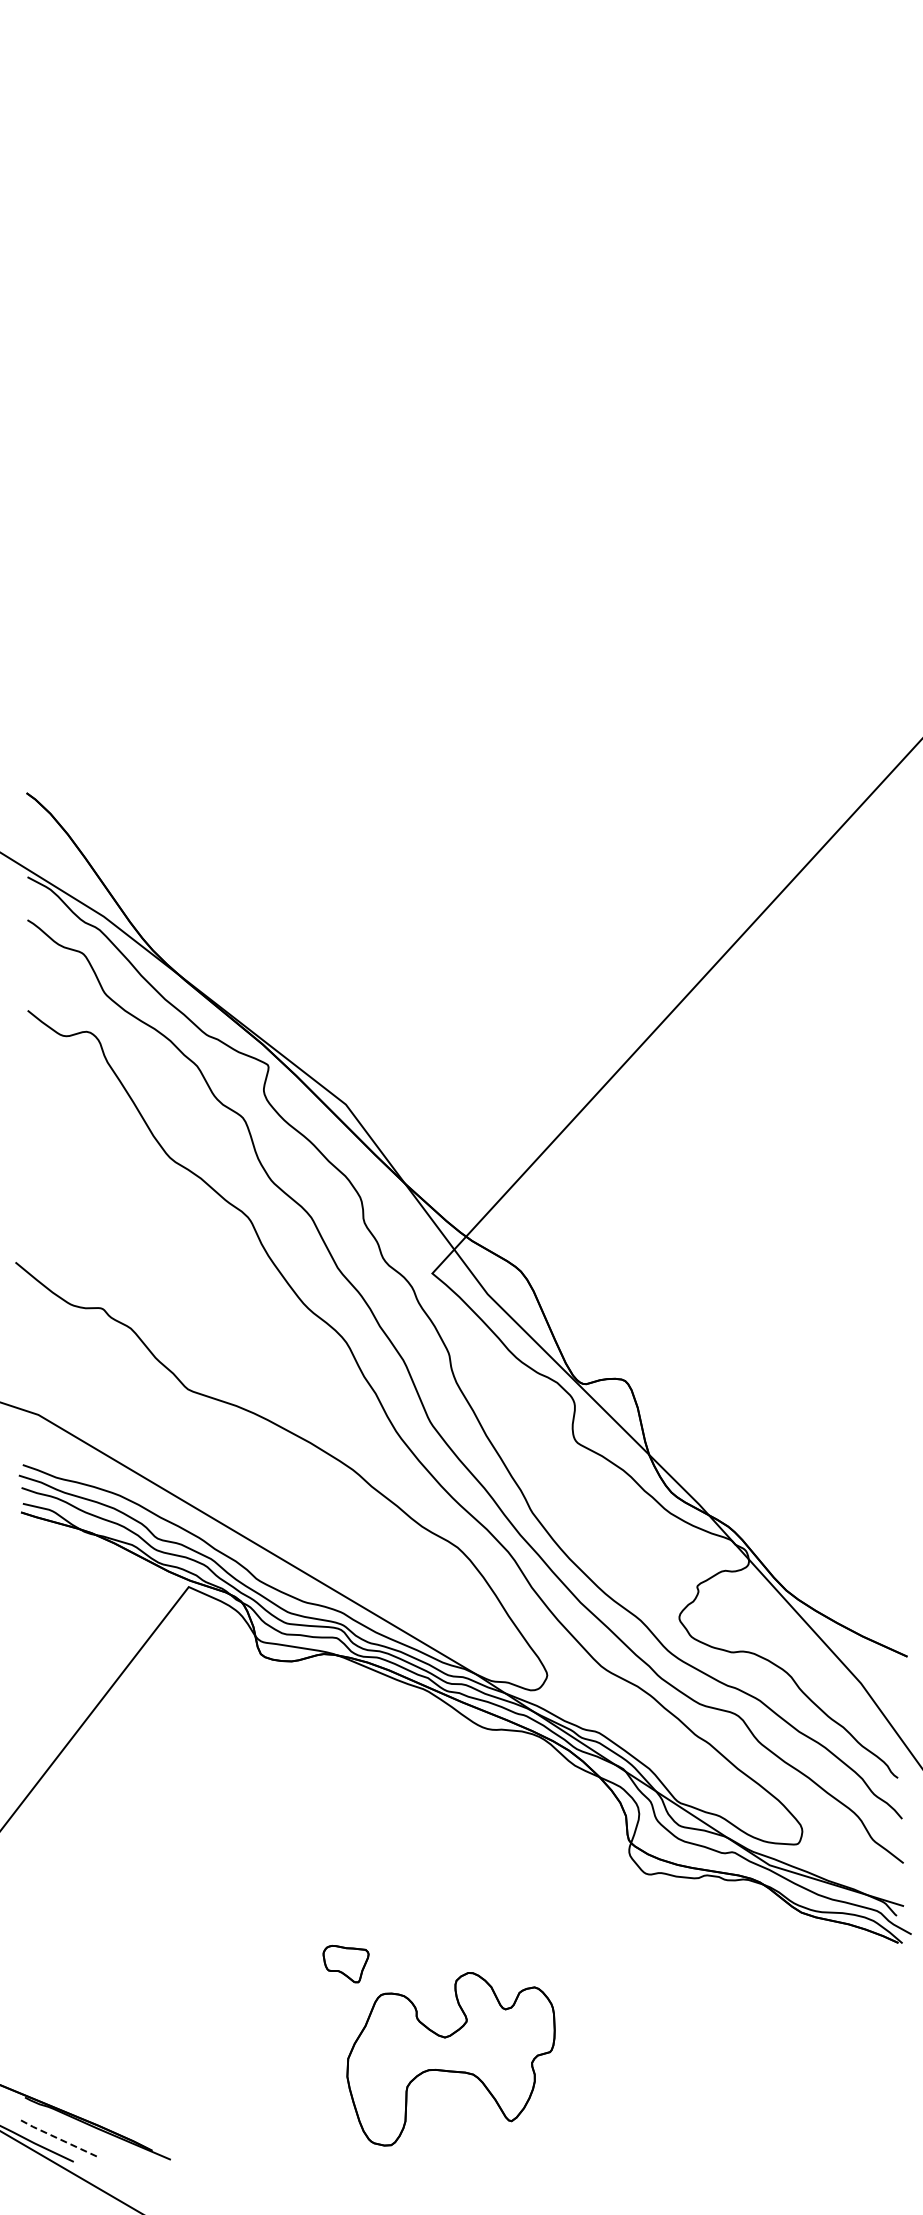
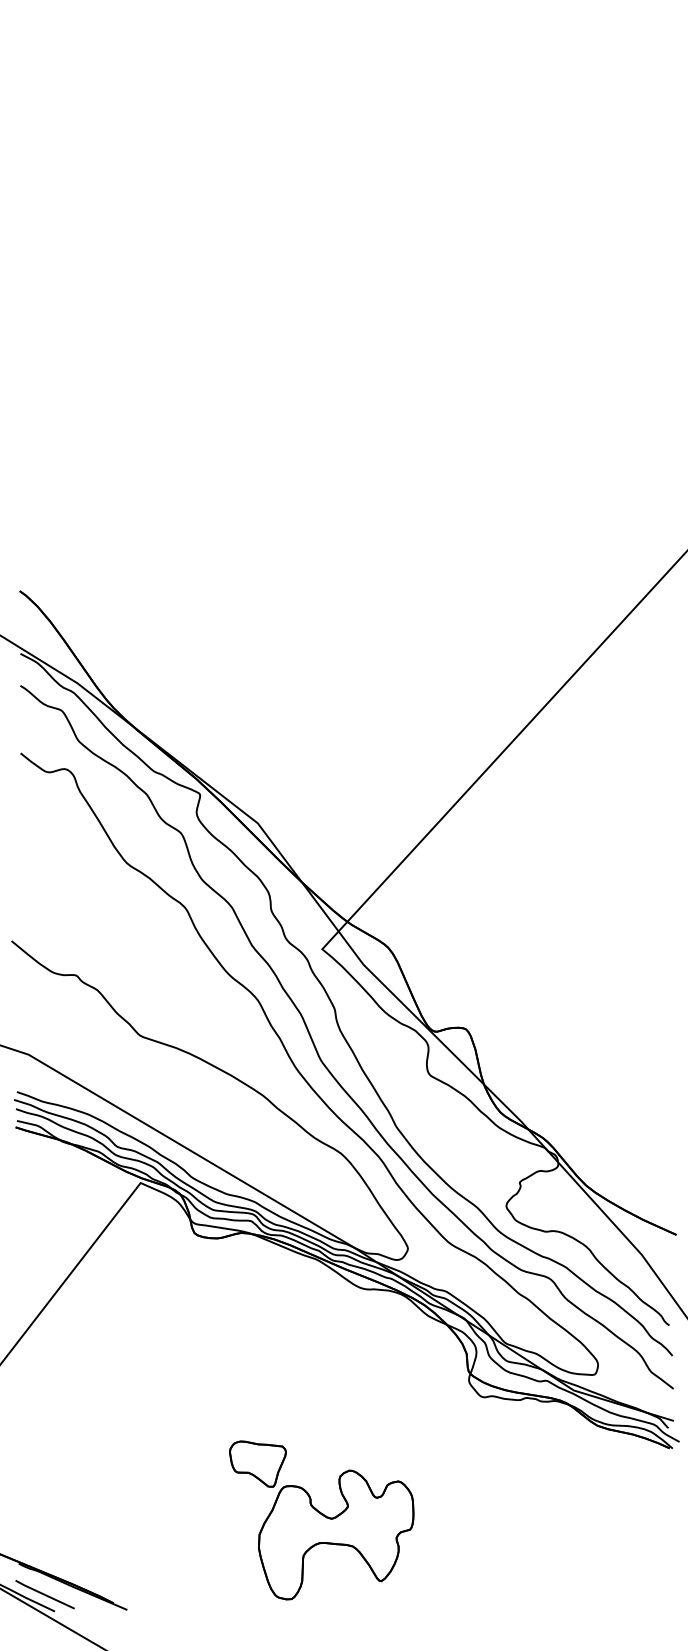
part: (345, 1963) -> (257, 1463), size x1.67
line: (59, 2139) -> (44, 1594), dashed -> solid

